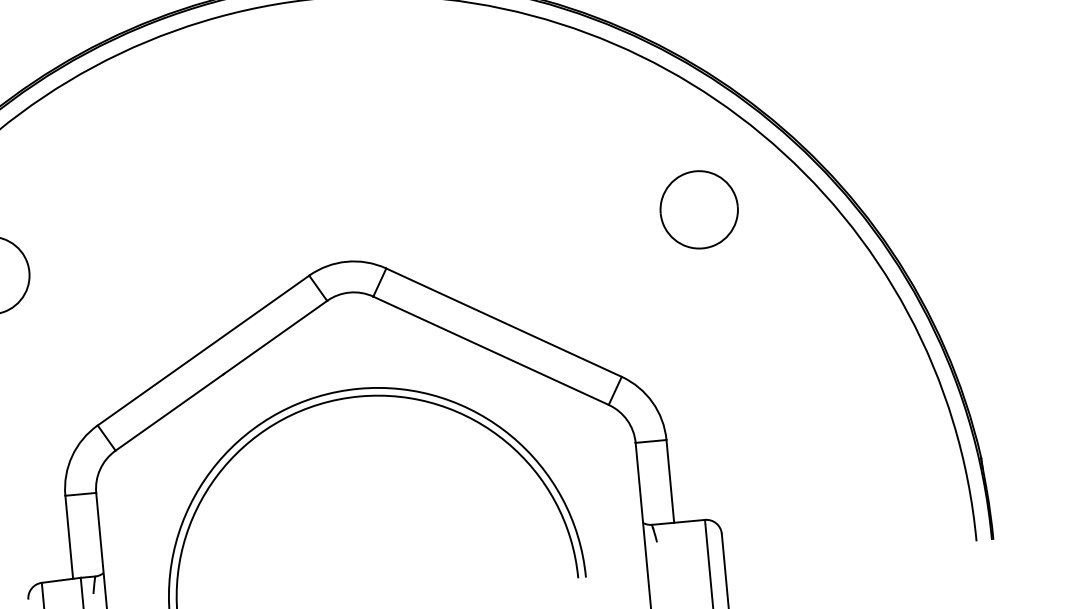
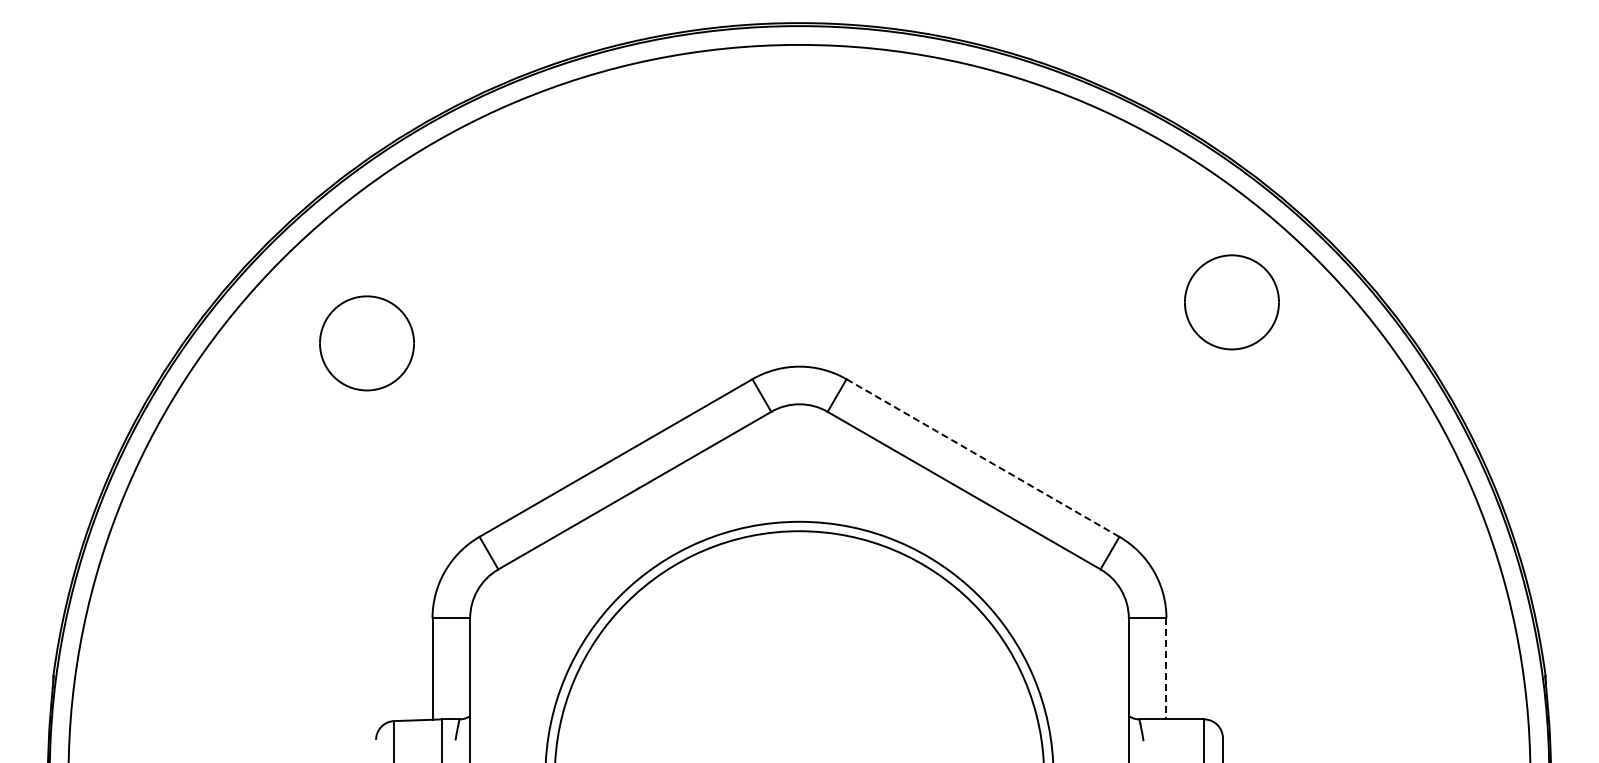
part: (698, 209) -> (1231, 302), moved
line: (503, 323) -> (982, 458), solid -> dashed
line: (670, 481) -> (1166, 668), solid -> dashed

